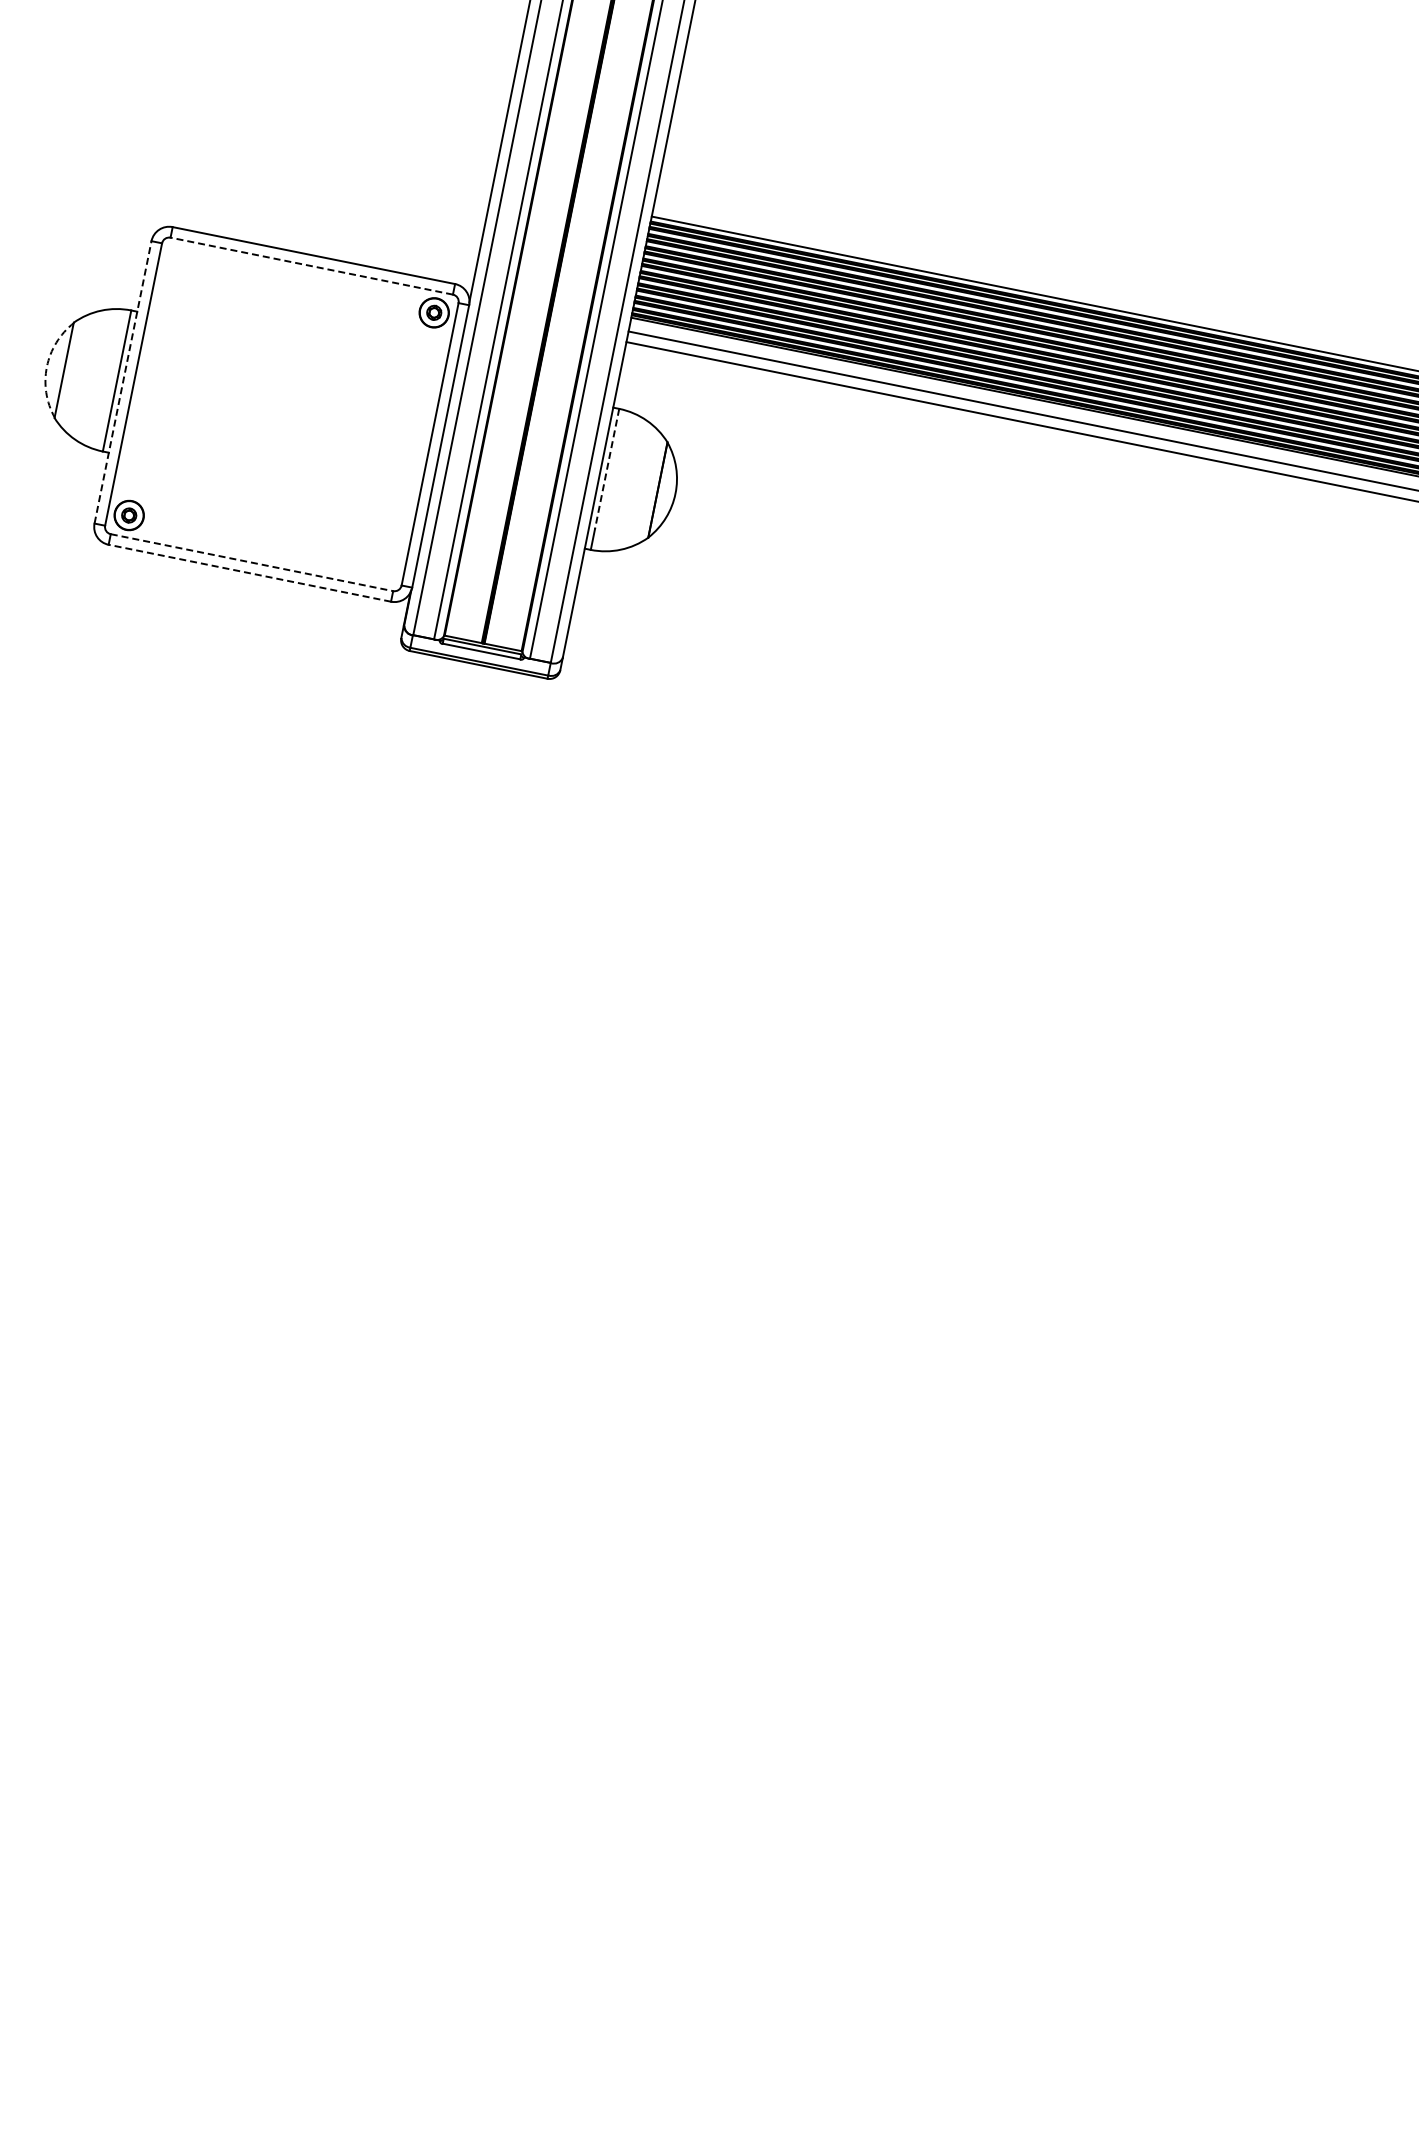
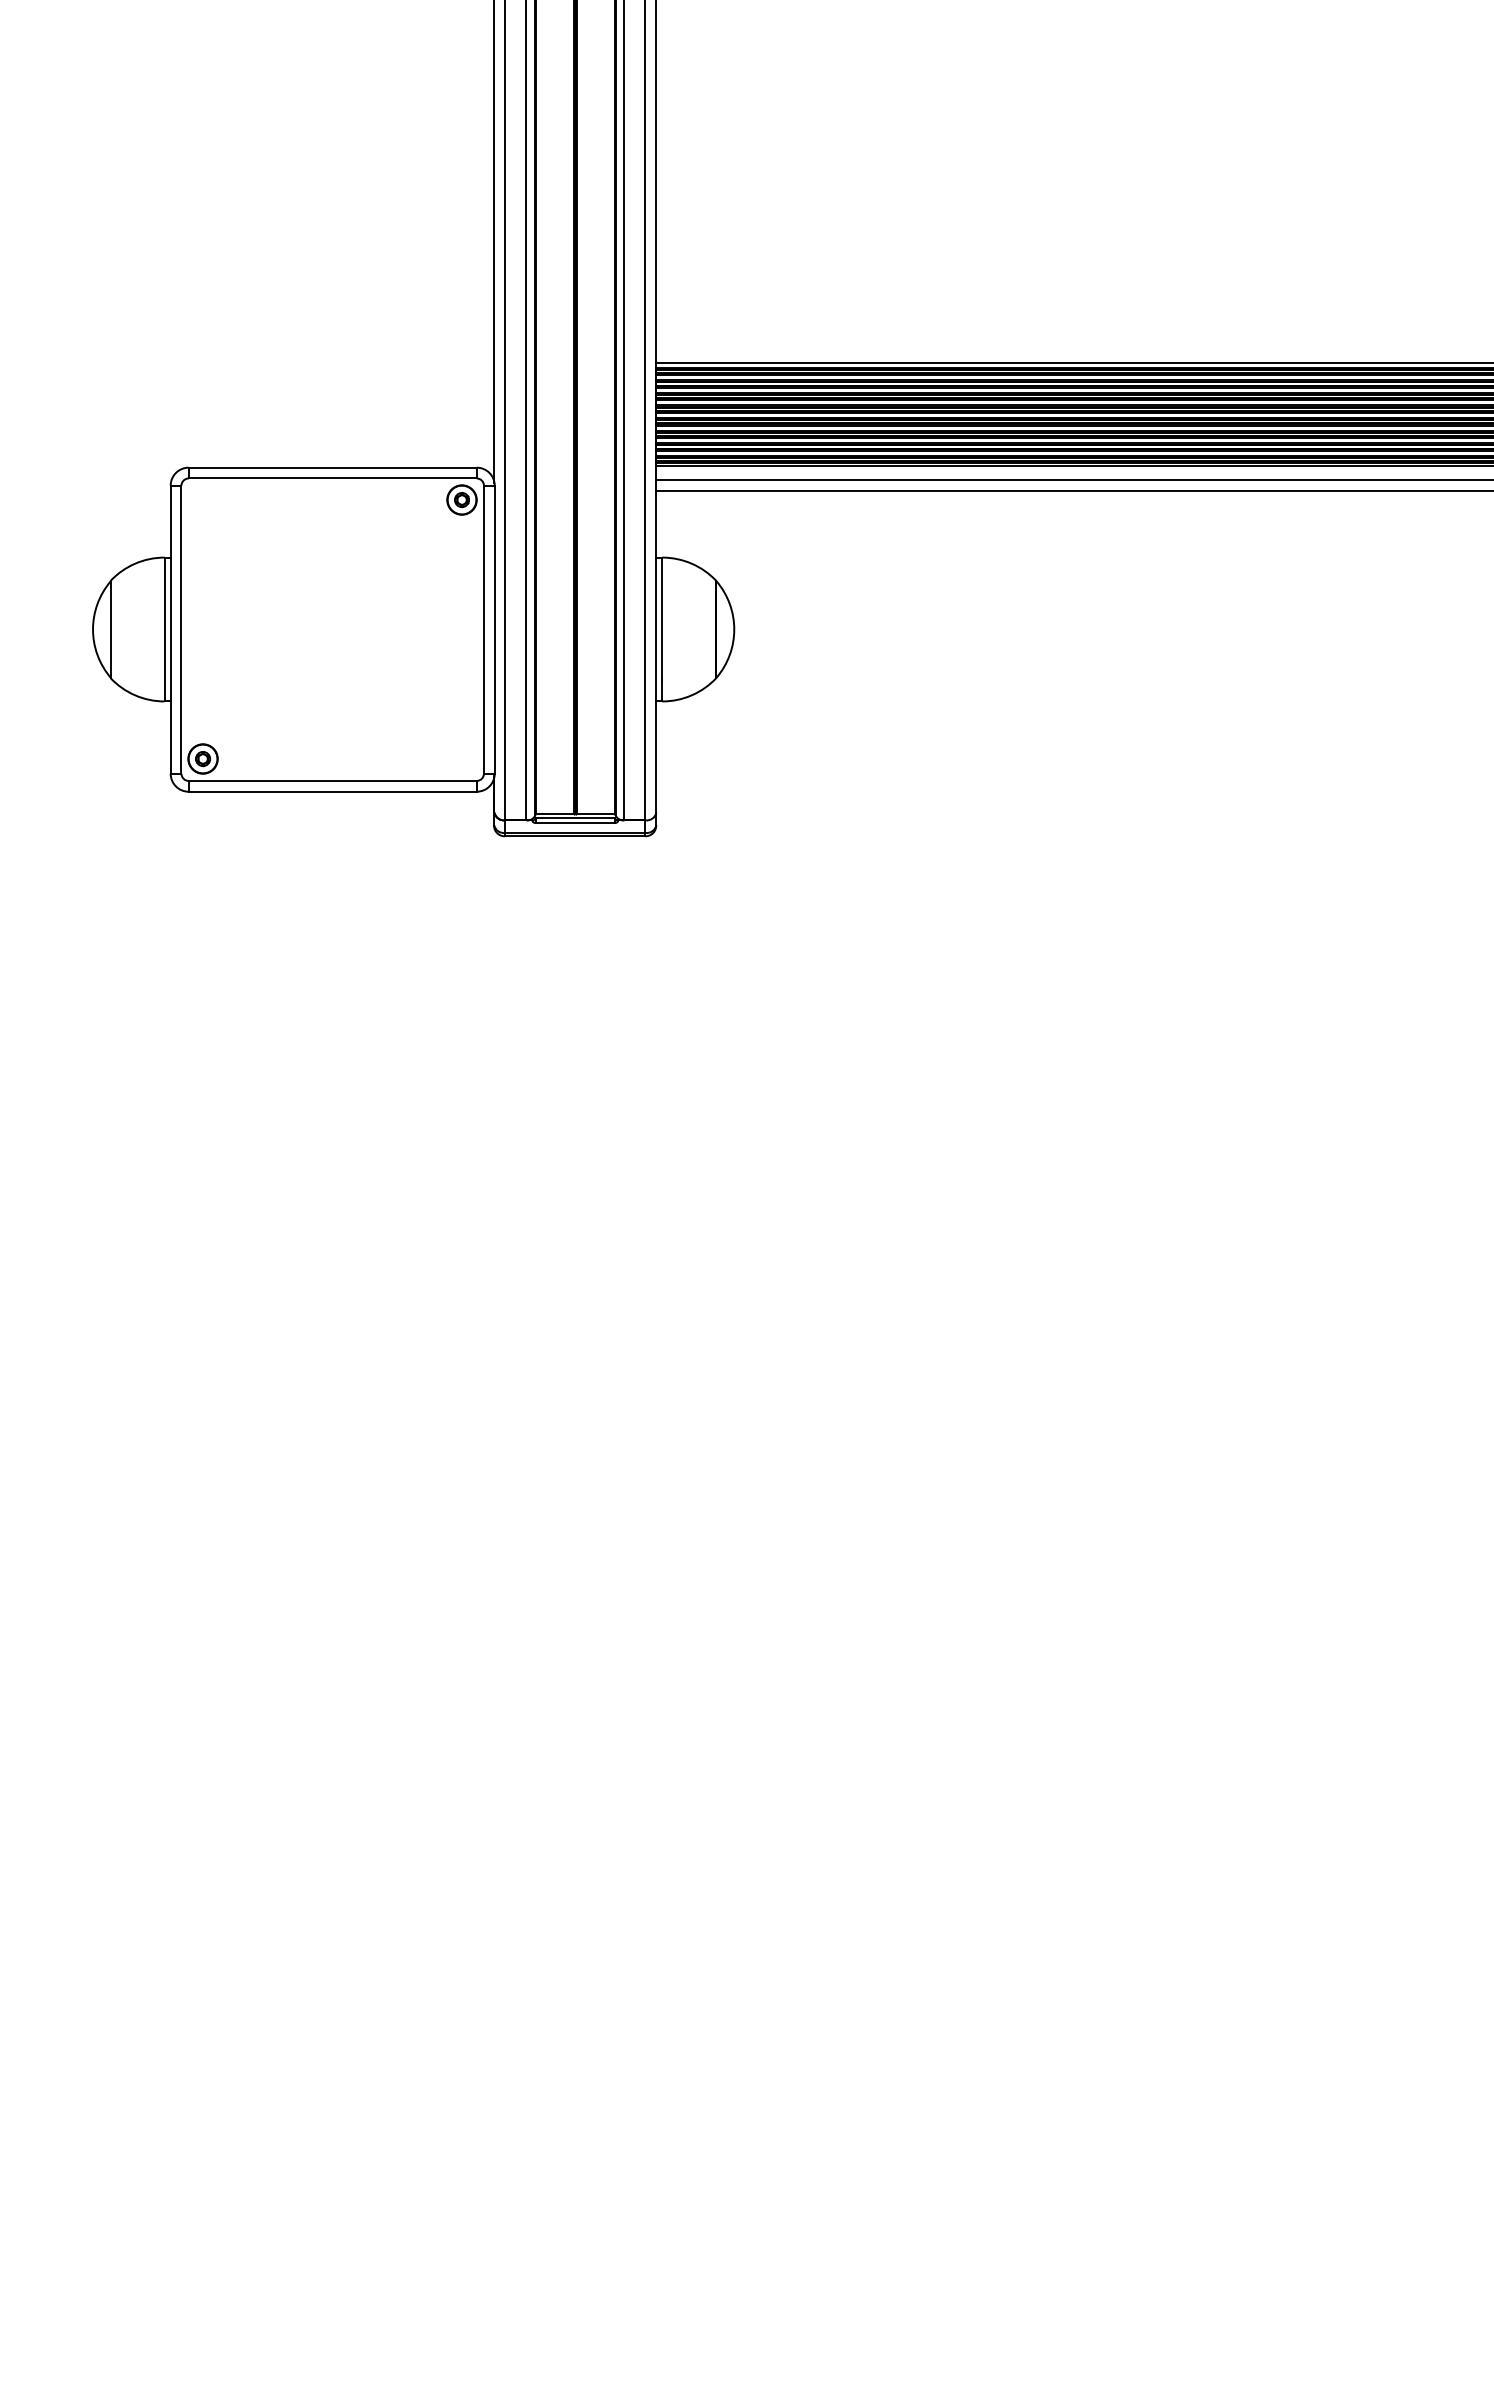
line: (311, 266) -> (332, 478), dashed -> solid
arc: (47, 366) -> (93, 629), dashed -> solid
line: (122, 382) -> (170, 629), dashed -> solid
line: (607, 469) -> (662, 619), dashed -> solid
line: (252, 562) -> (333, 780), dashed -> solid
line: (249, 572) -> (332, 791), dashed -> solid

